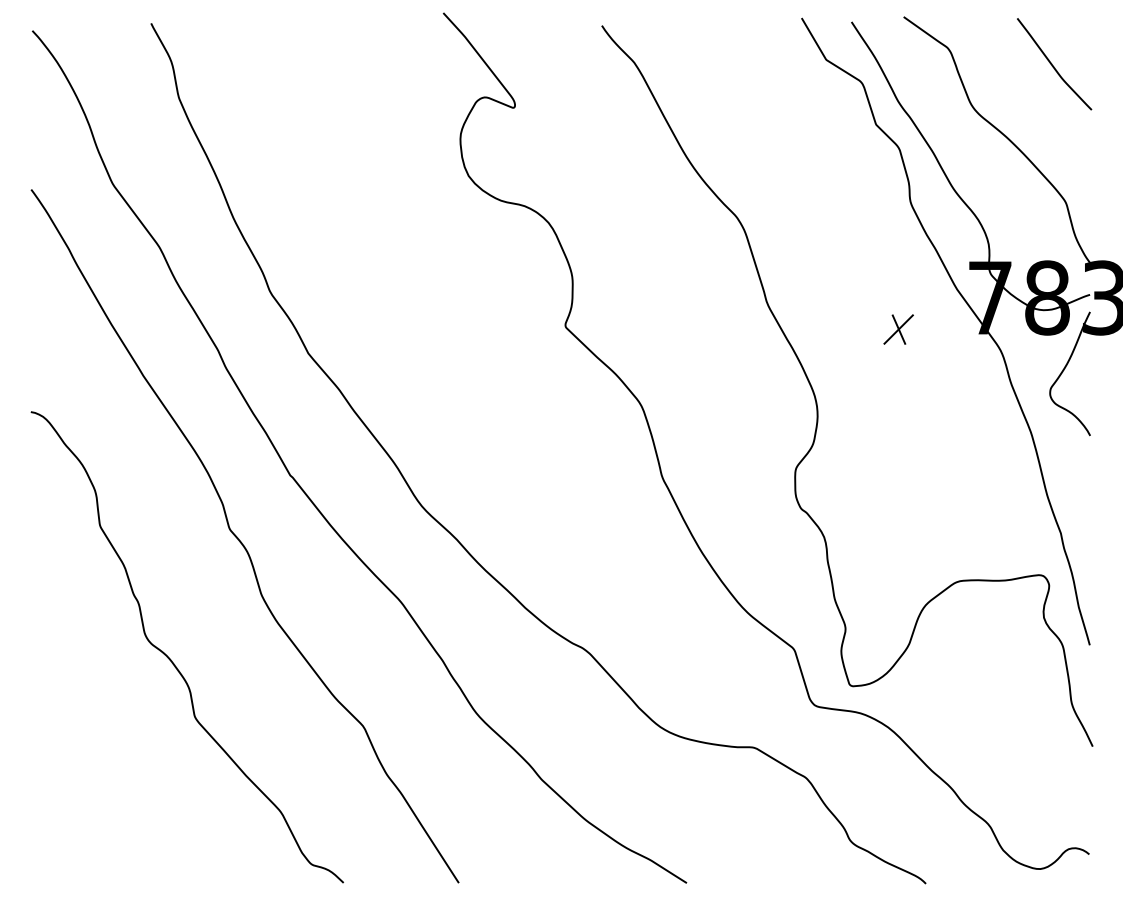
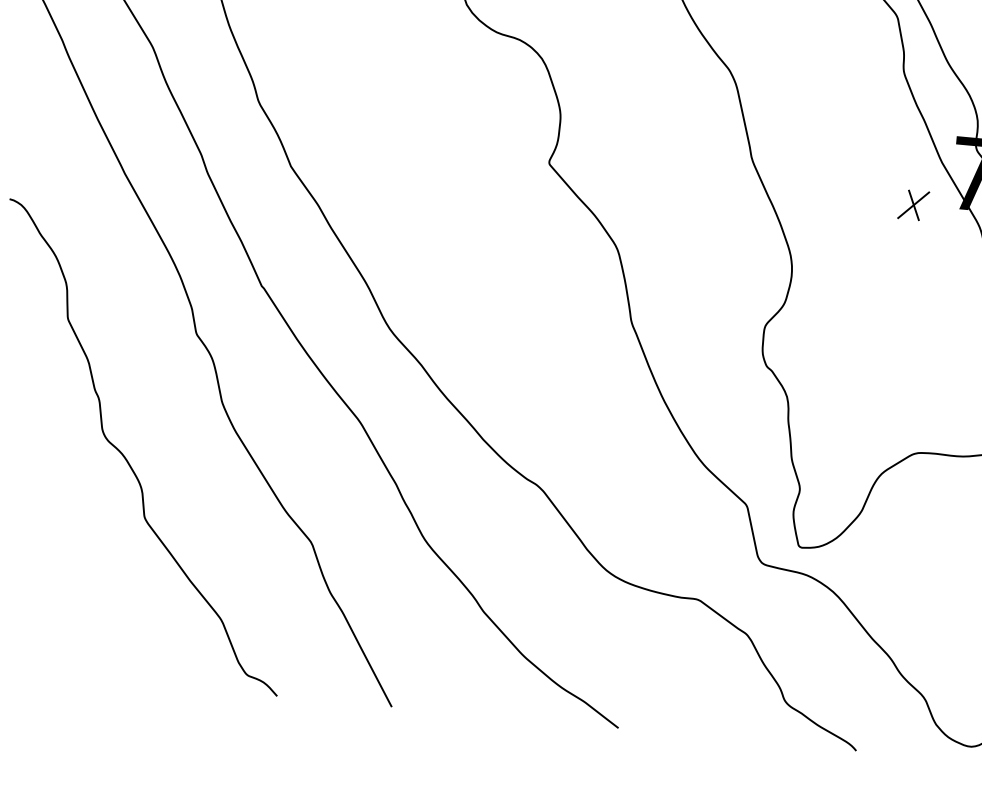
part: (898, 329) -> (913, 205), moved

